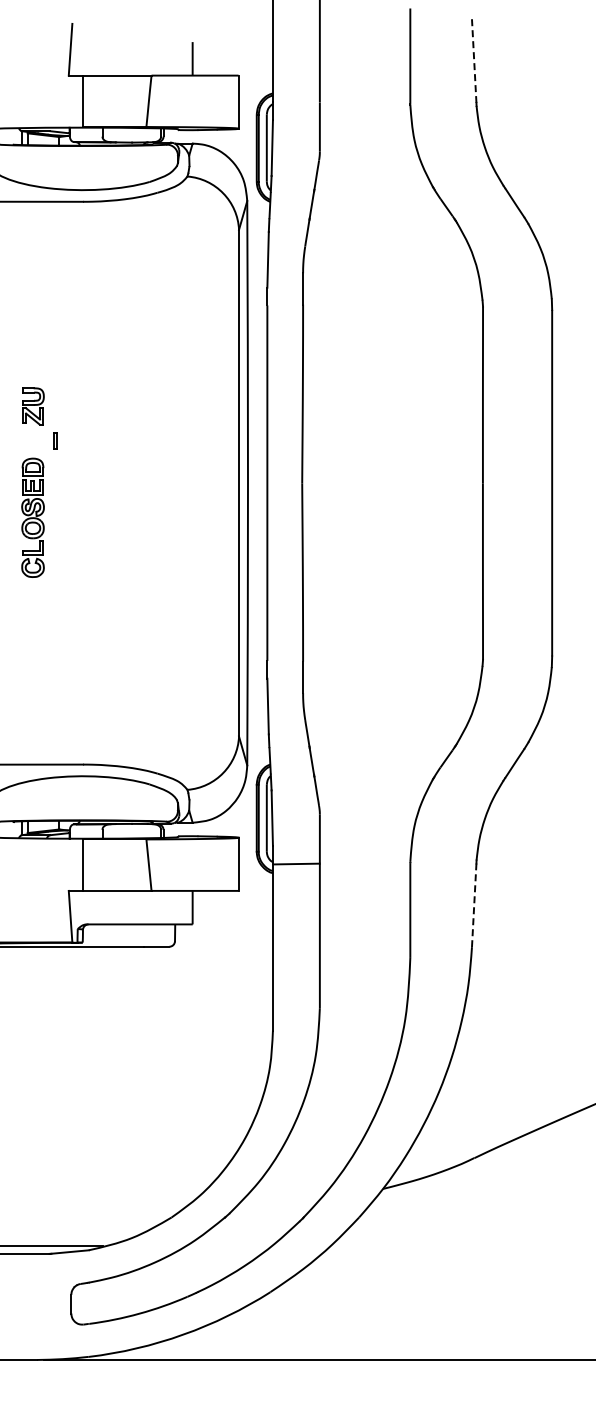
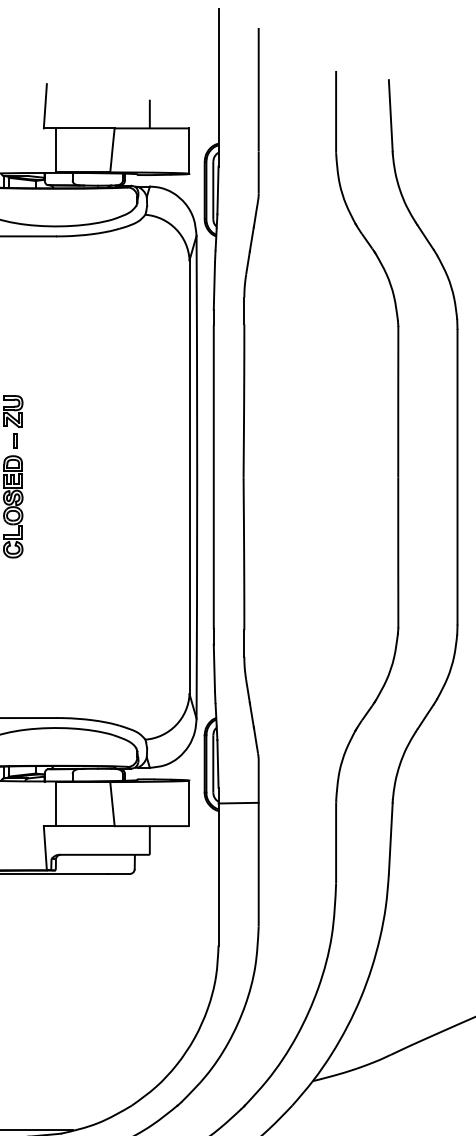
line: (474, 61) -> (391, 116), dashed -> solid
part: (55, 440) -> (15, 440), moved
line: (474, 905) -> (391, 838), dashed -> solid

